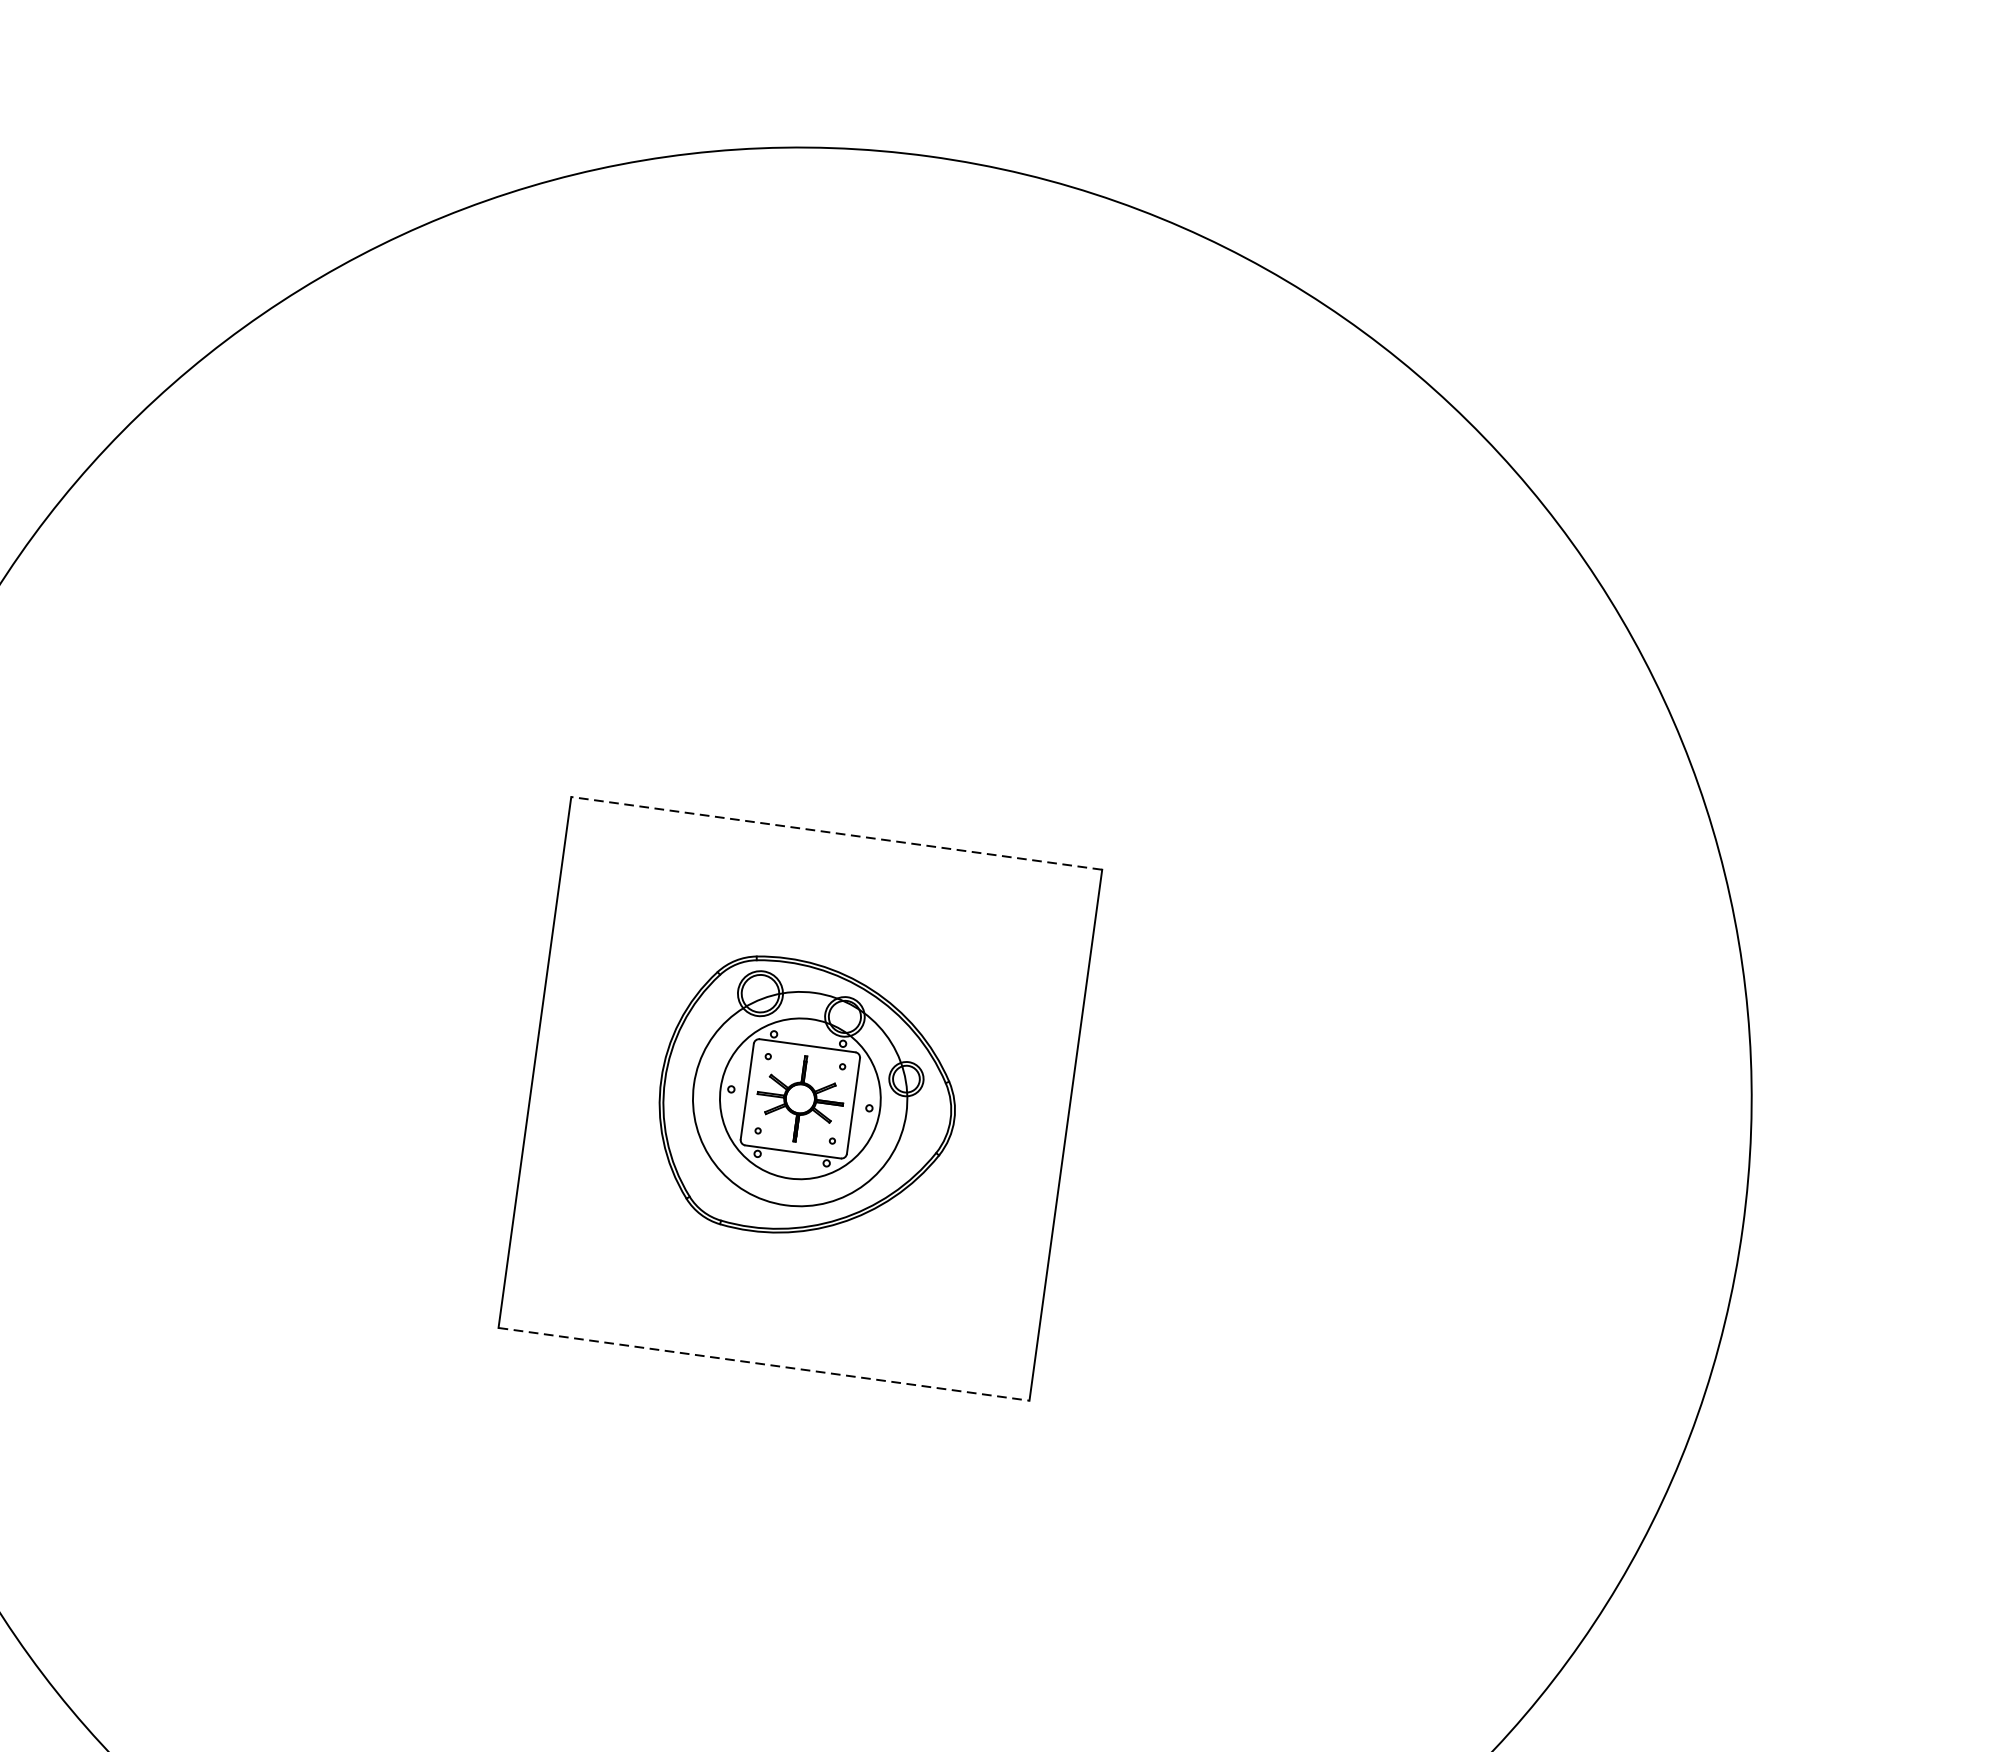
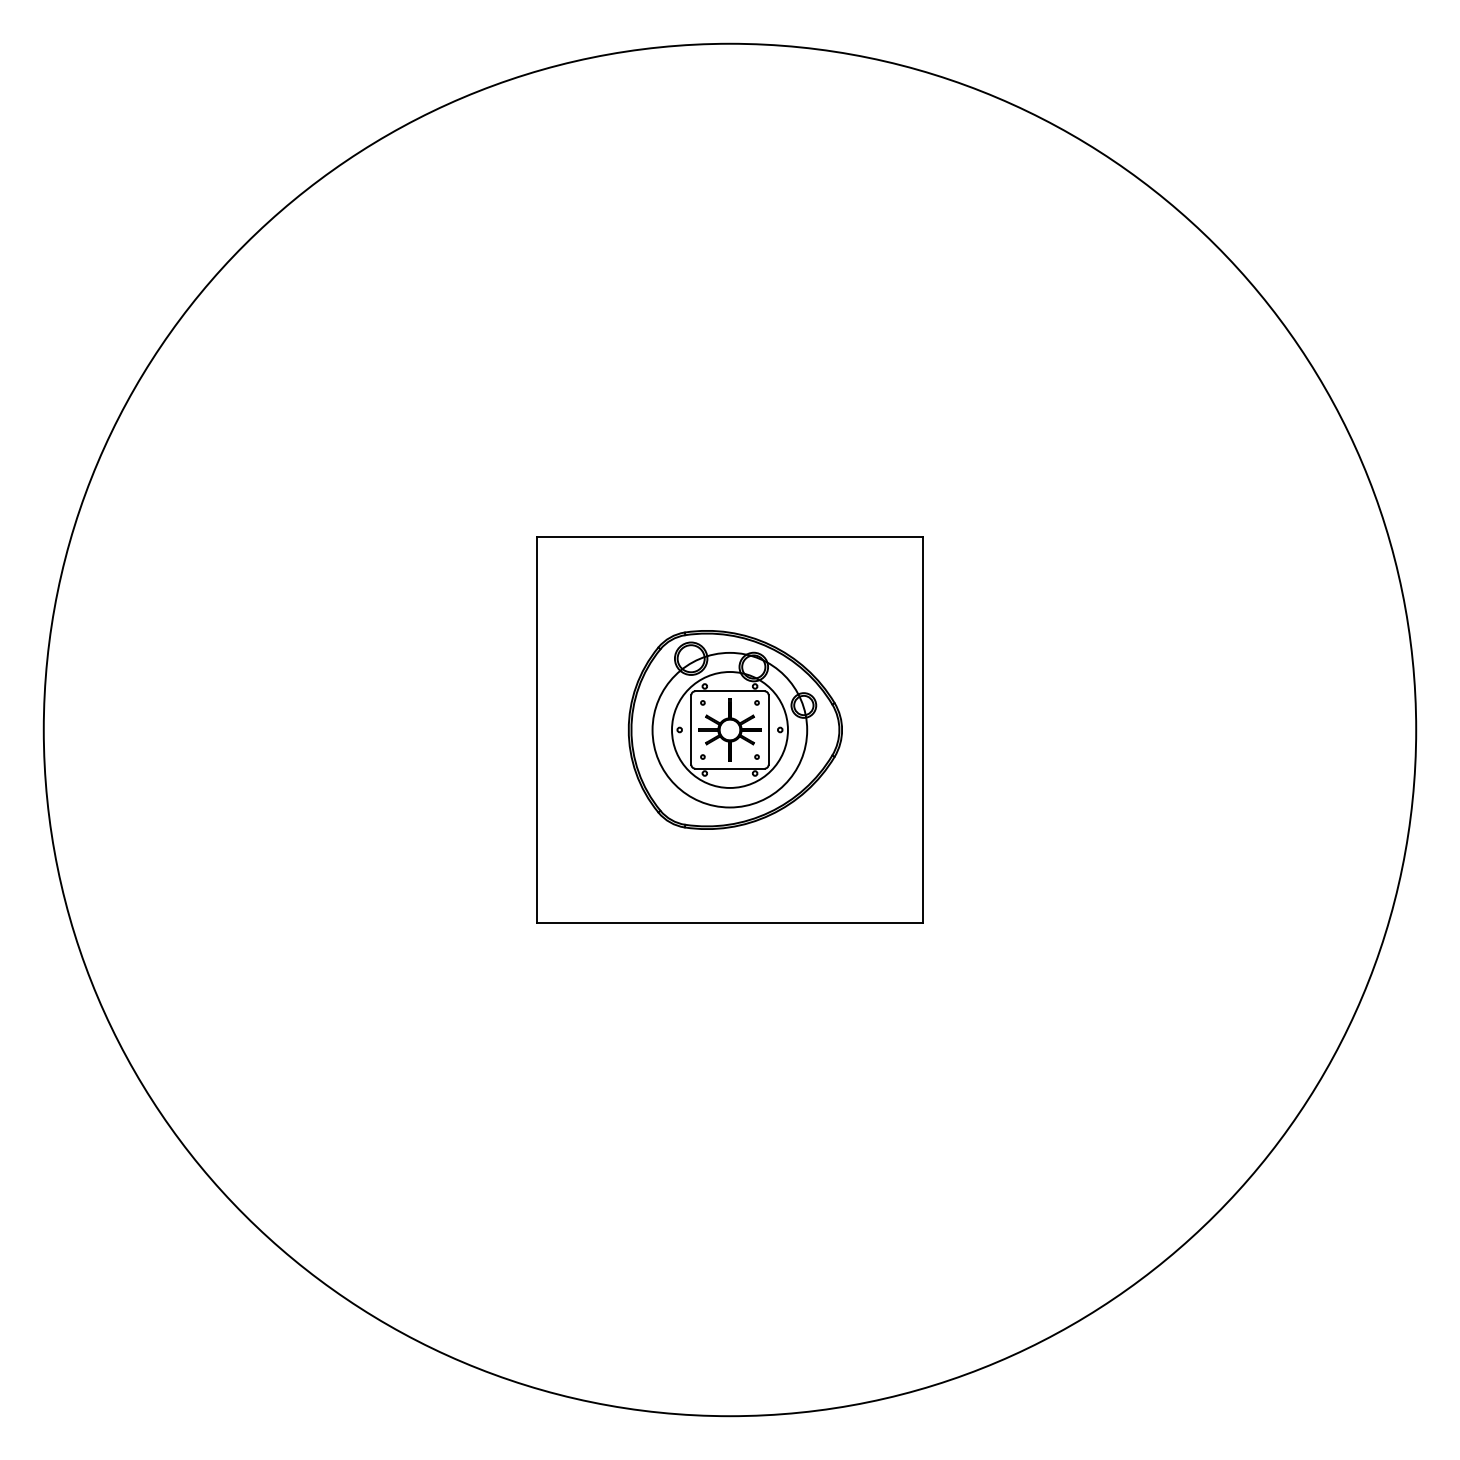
line: (836, 833) -> (729, 536), dashed -> solid
line: (764, 1364) -> (730, 923), dashed -> solid

